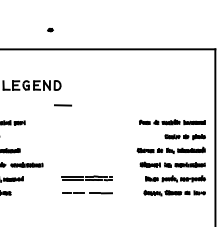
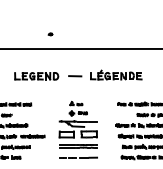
part: (137, 83) -> (116, 74), added
line: (63, 105) -> (75, 76), moved
part: (86, 142) -> (77, 119), added

